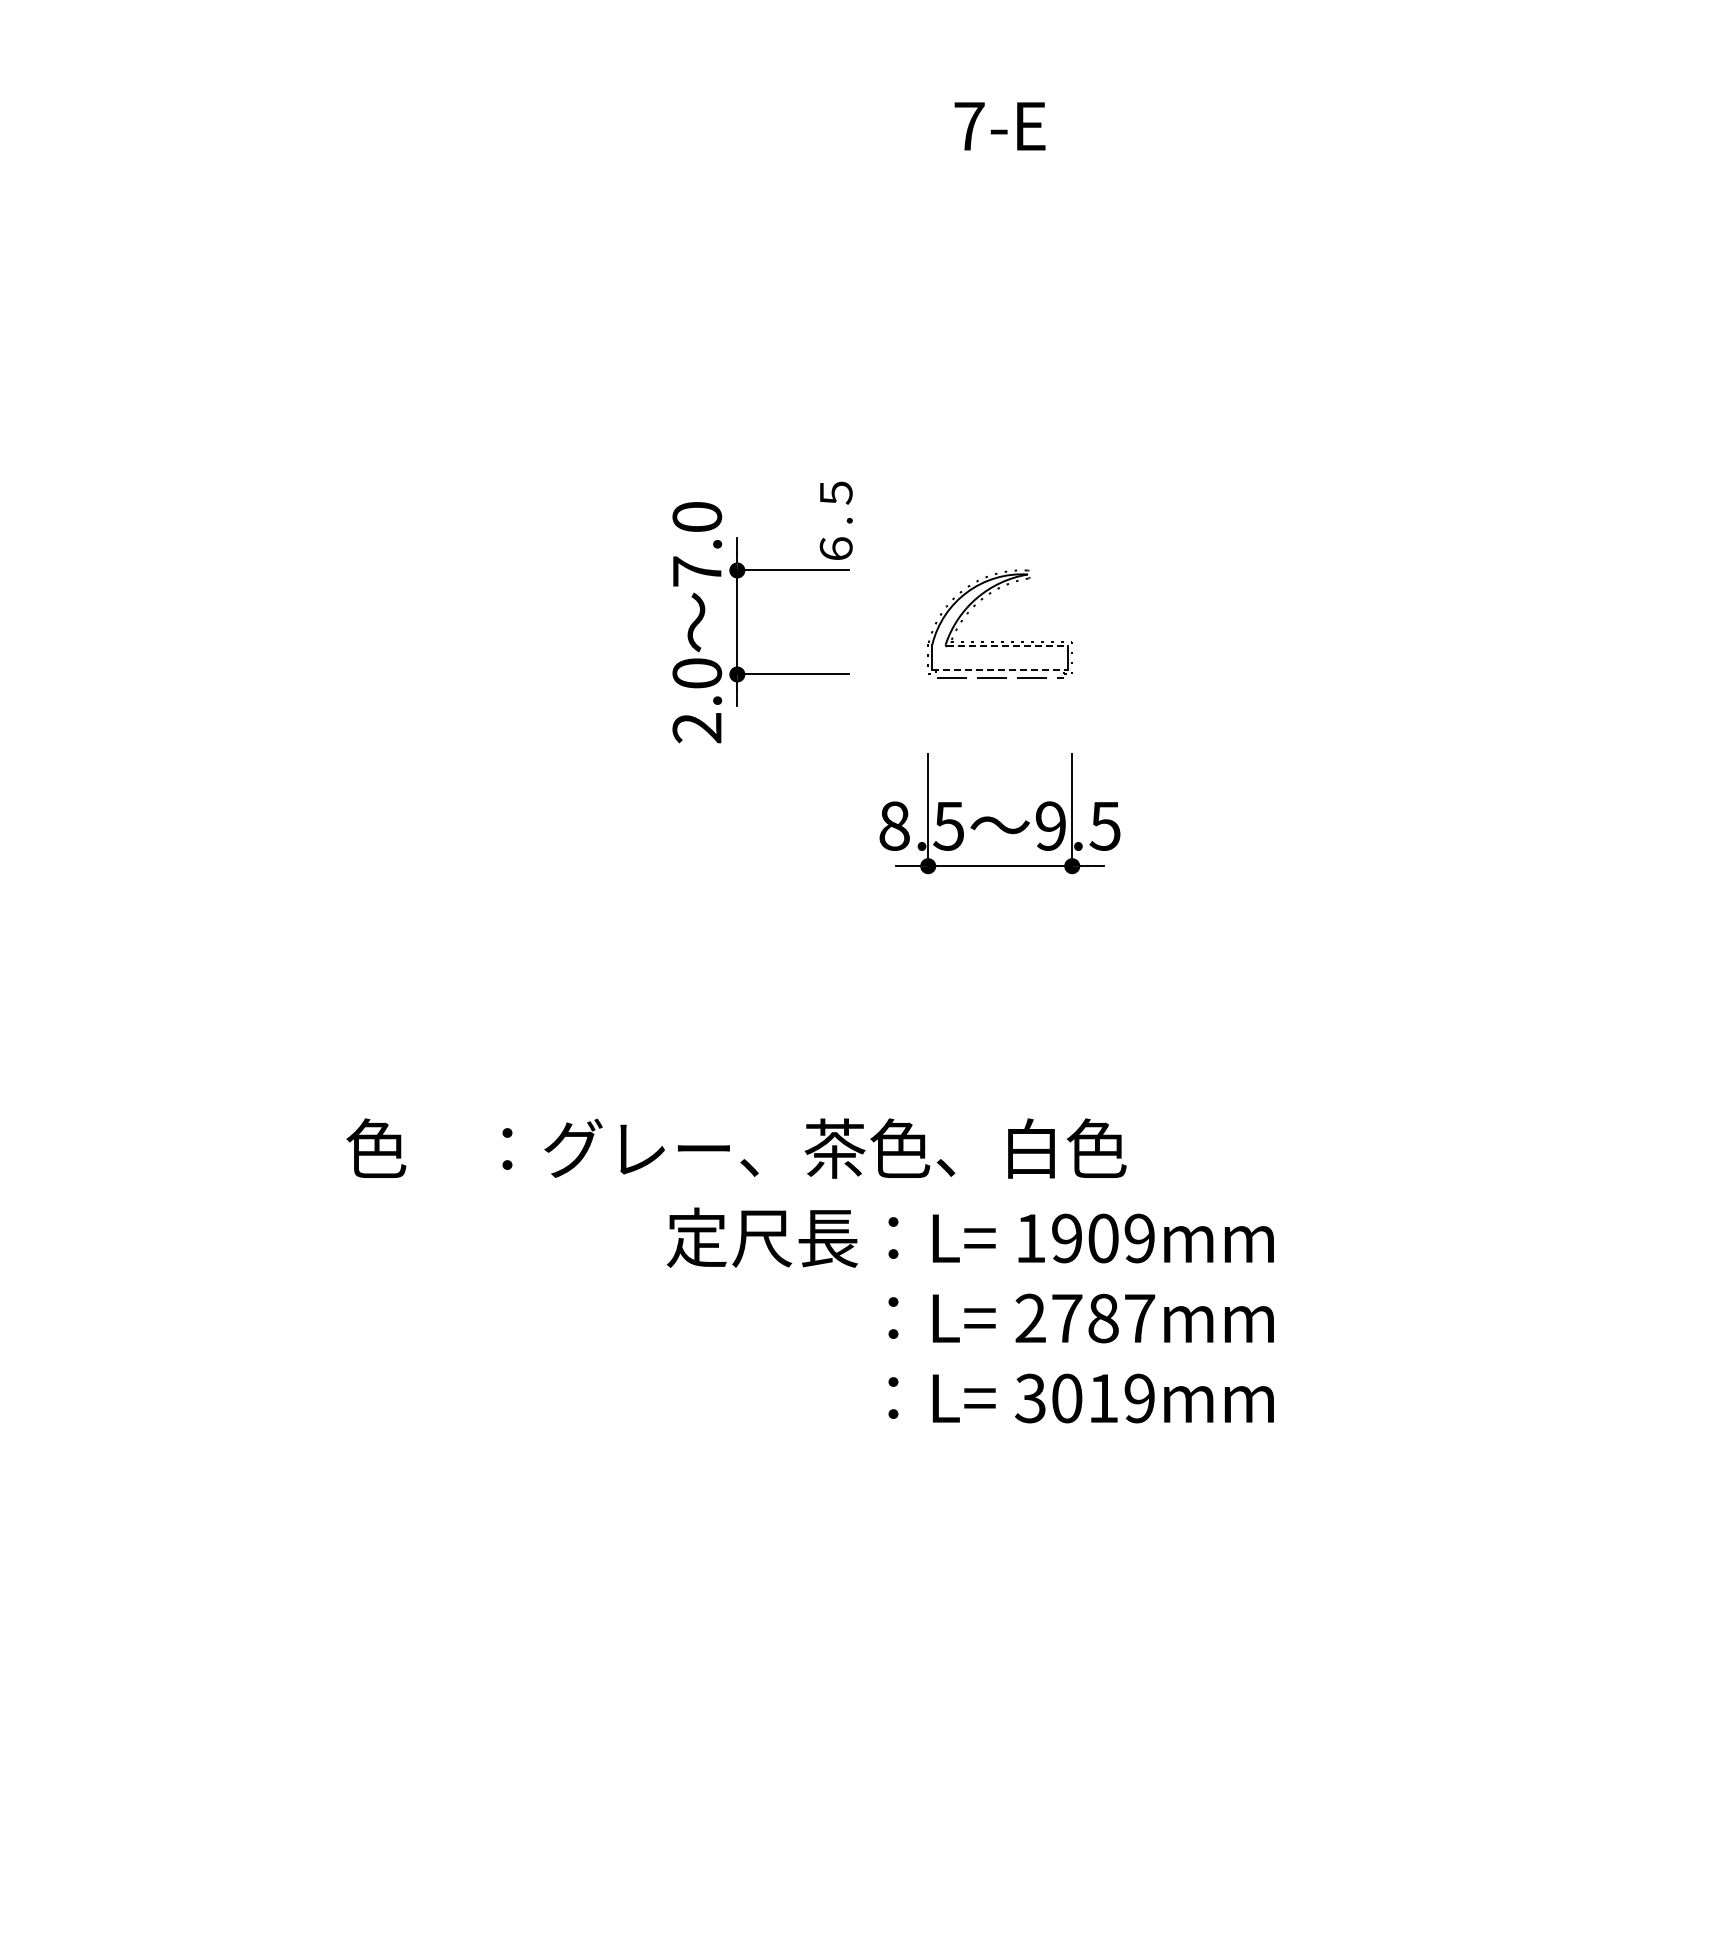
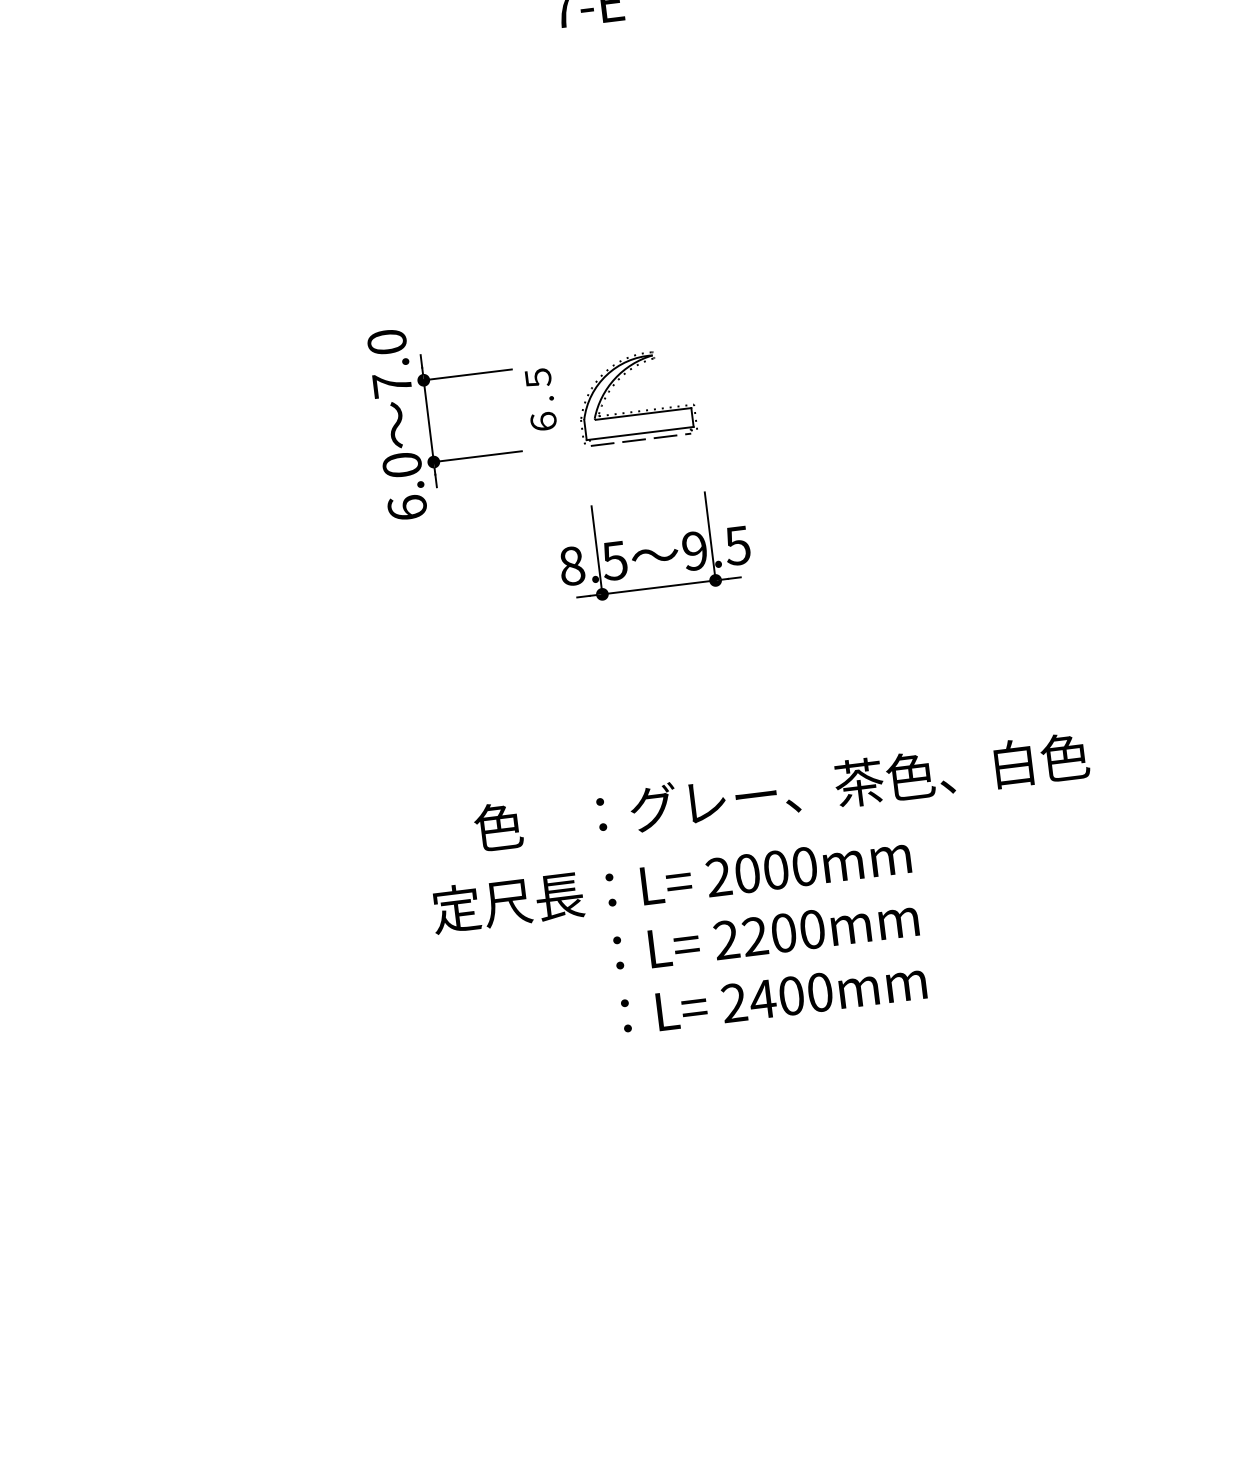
text: (835, 520) -> (540, 399), moved
line: (1007, 646) -> (643, 413), dashed -> solid
line: (1000, 670) -> (640, 433), dashed -> solid
text: (697, 727) -> (407, 507), 2.0 -> 6.0
text: (736, 1148) -> (781, 792), moved
text: (1084, 1238) -> (761, 871), 1909mm -> 2000mm
text: (1103, 1318) -> (783, 933), 2787mm -> 2200mm
text: (1084, 1398) -> (776, 997), 3019mm -> 2400mm

